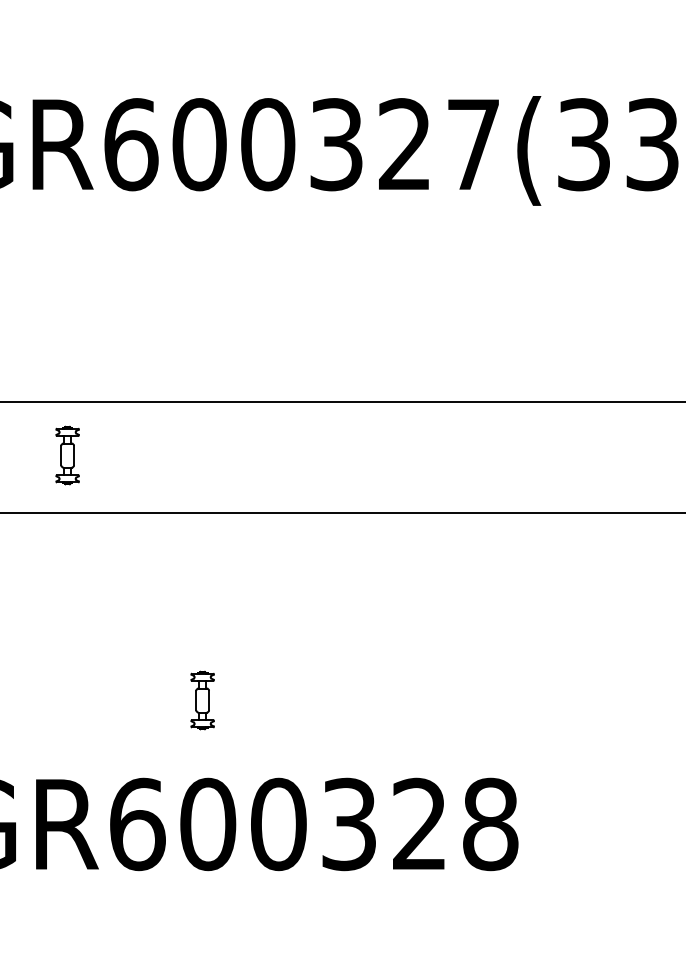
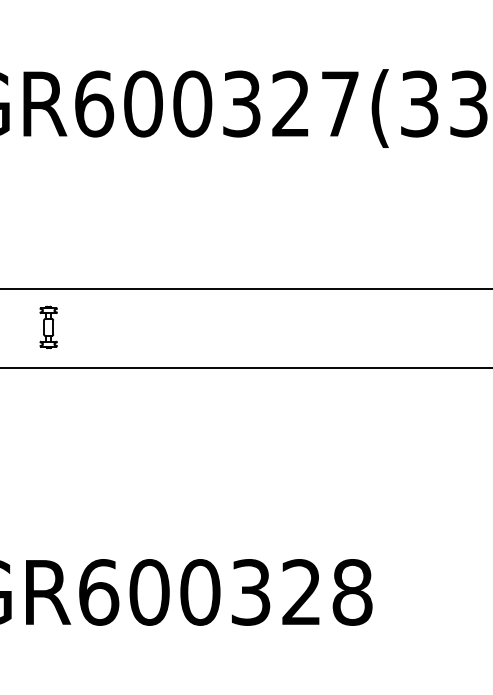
part: (202, 700) -> (145, 503), removed

